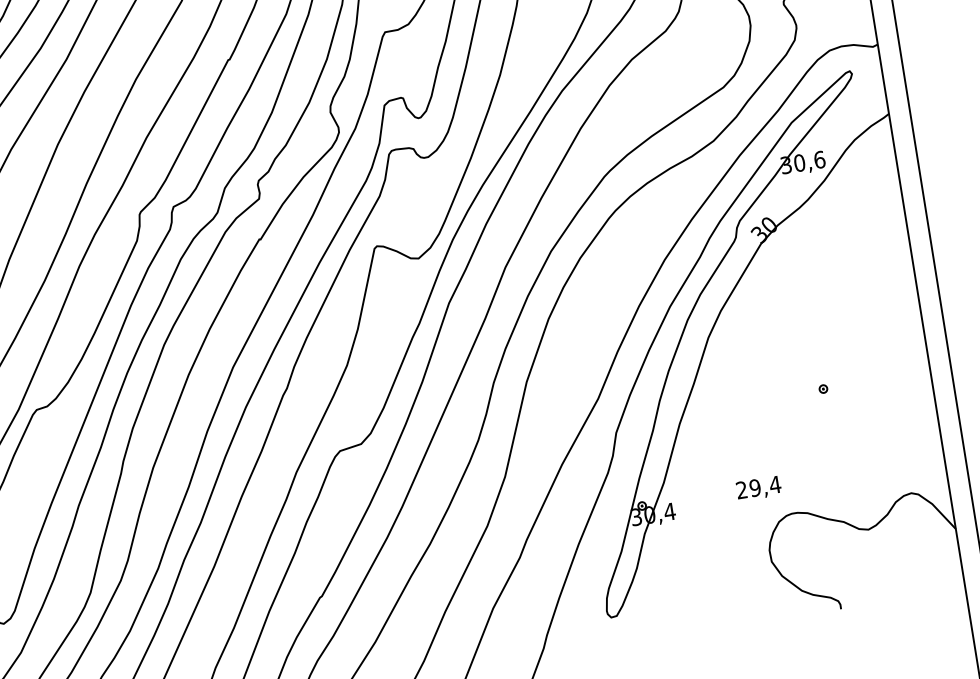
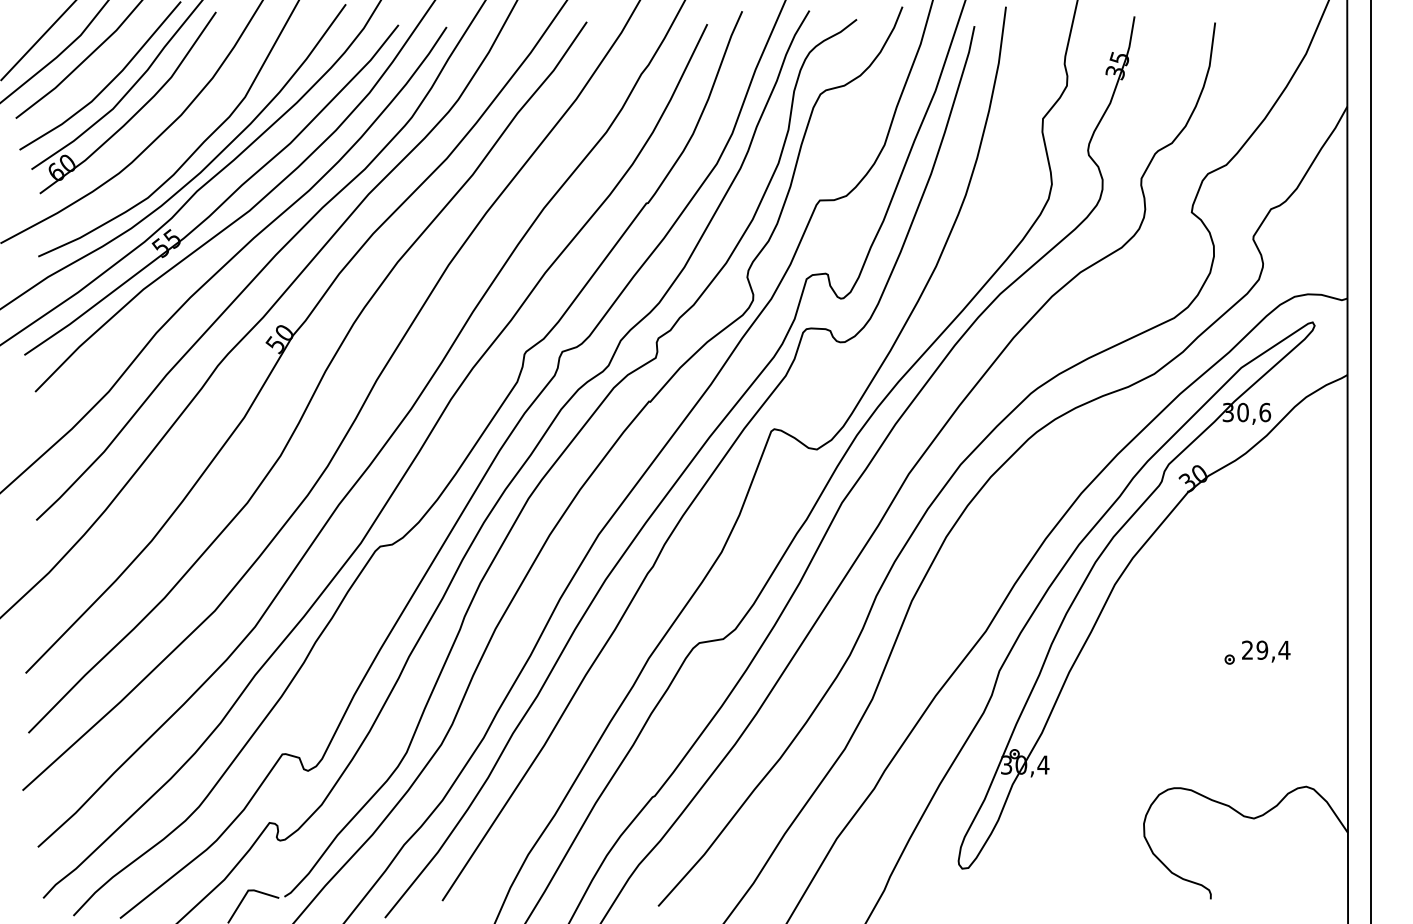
text: (759, 488) -> (1266, 651), moved

